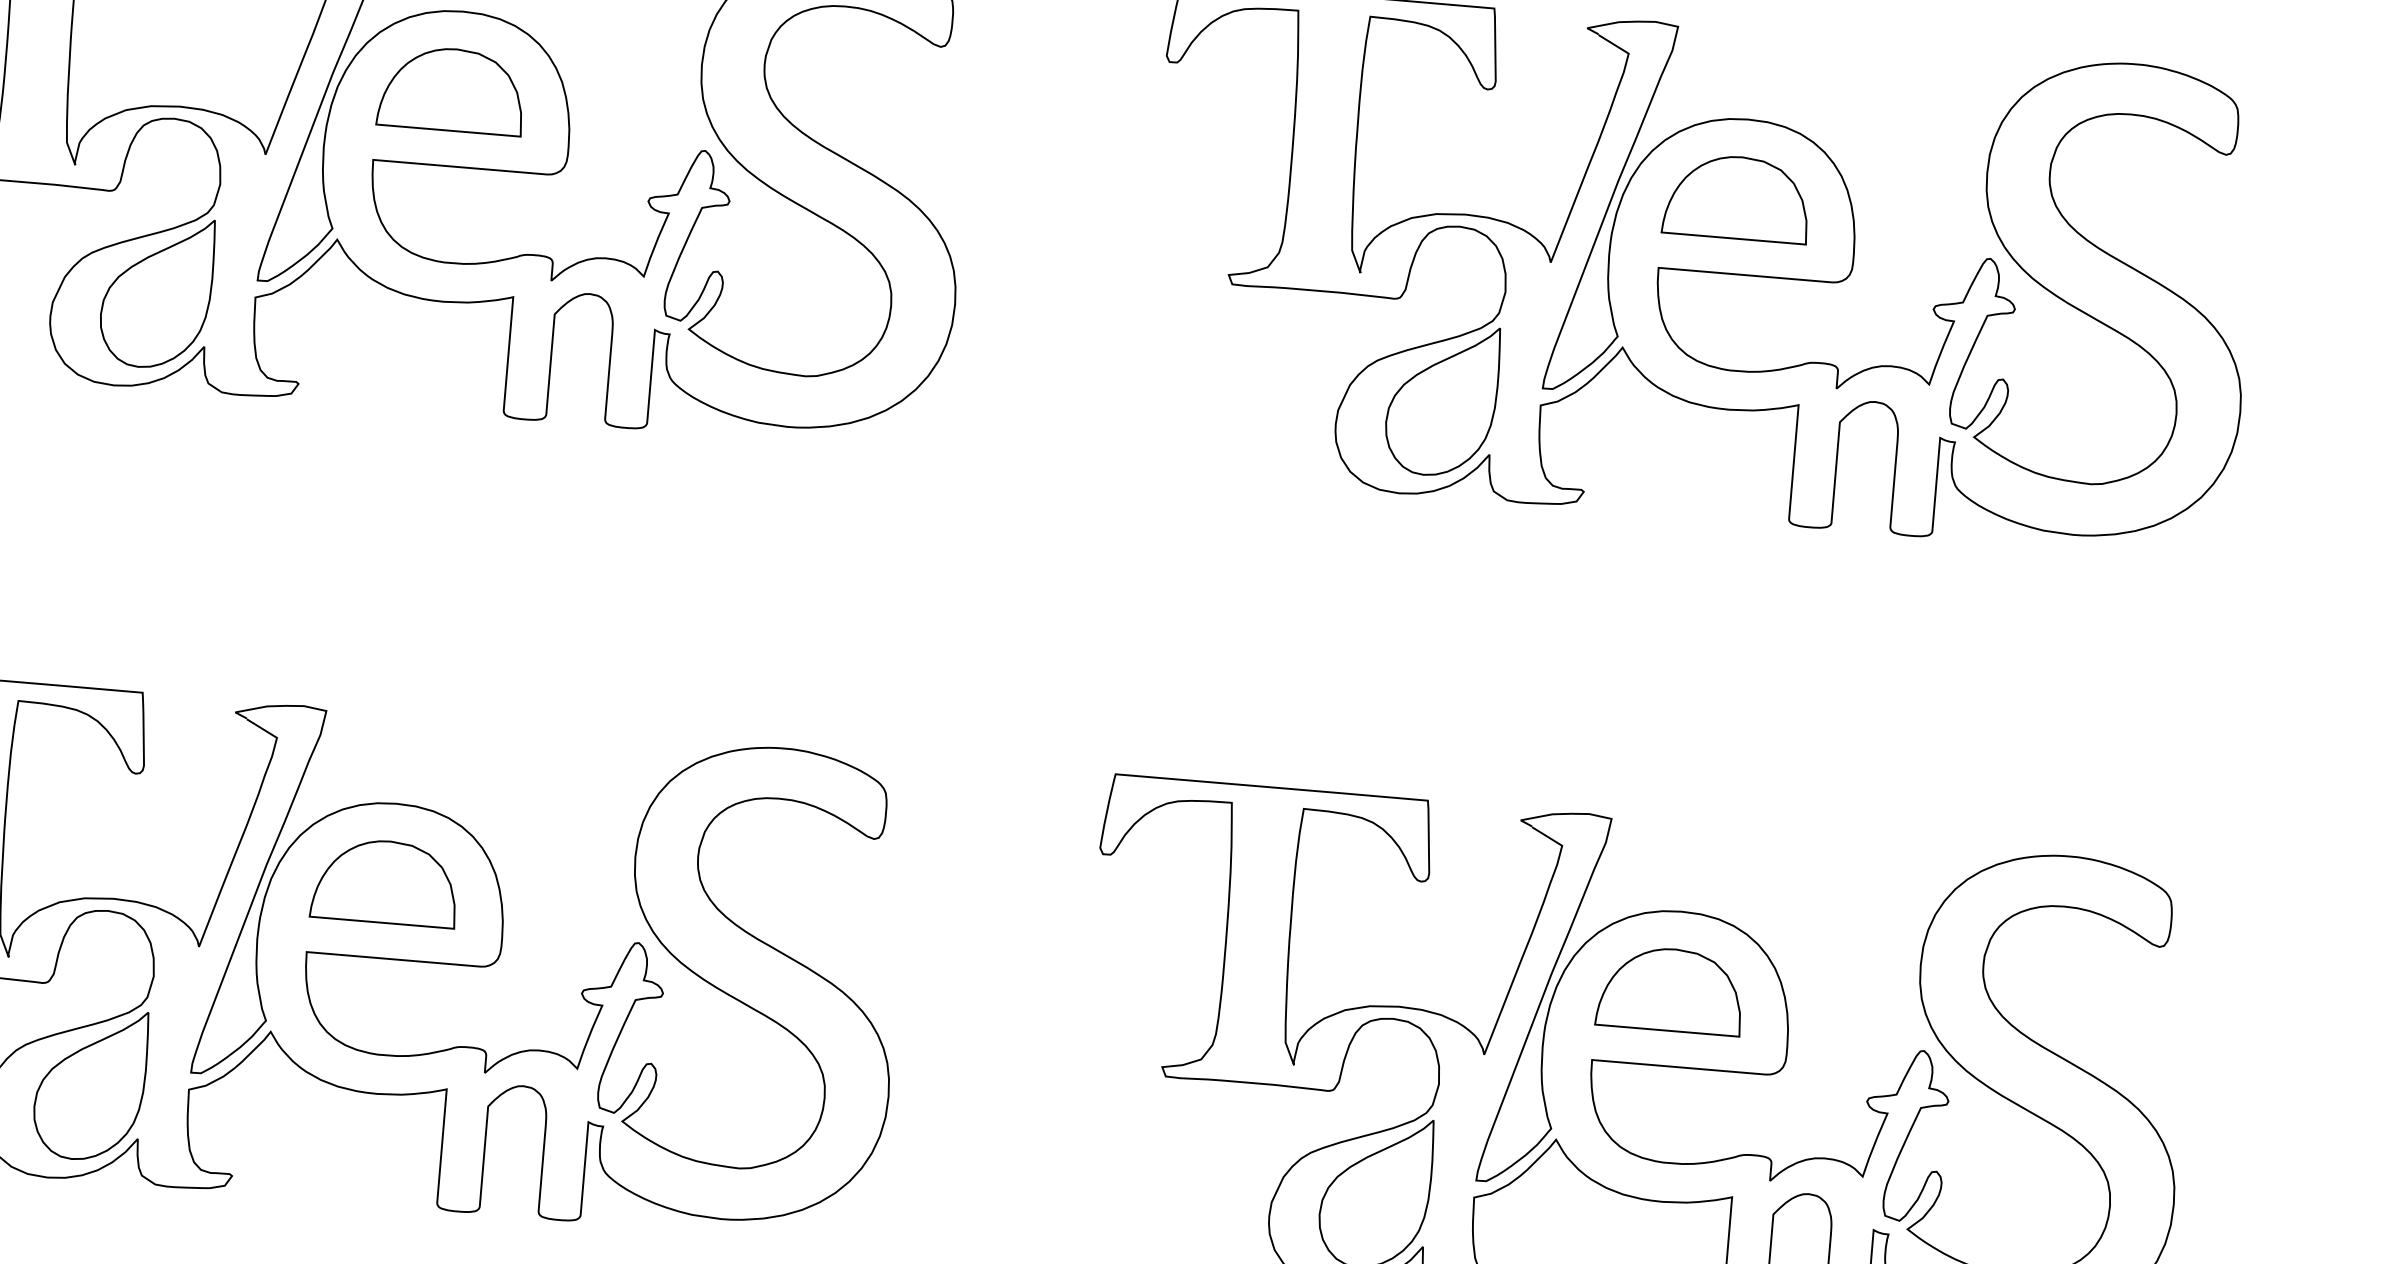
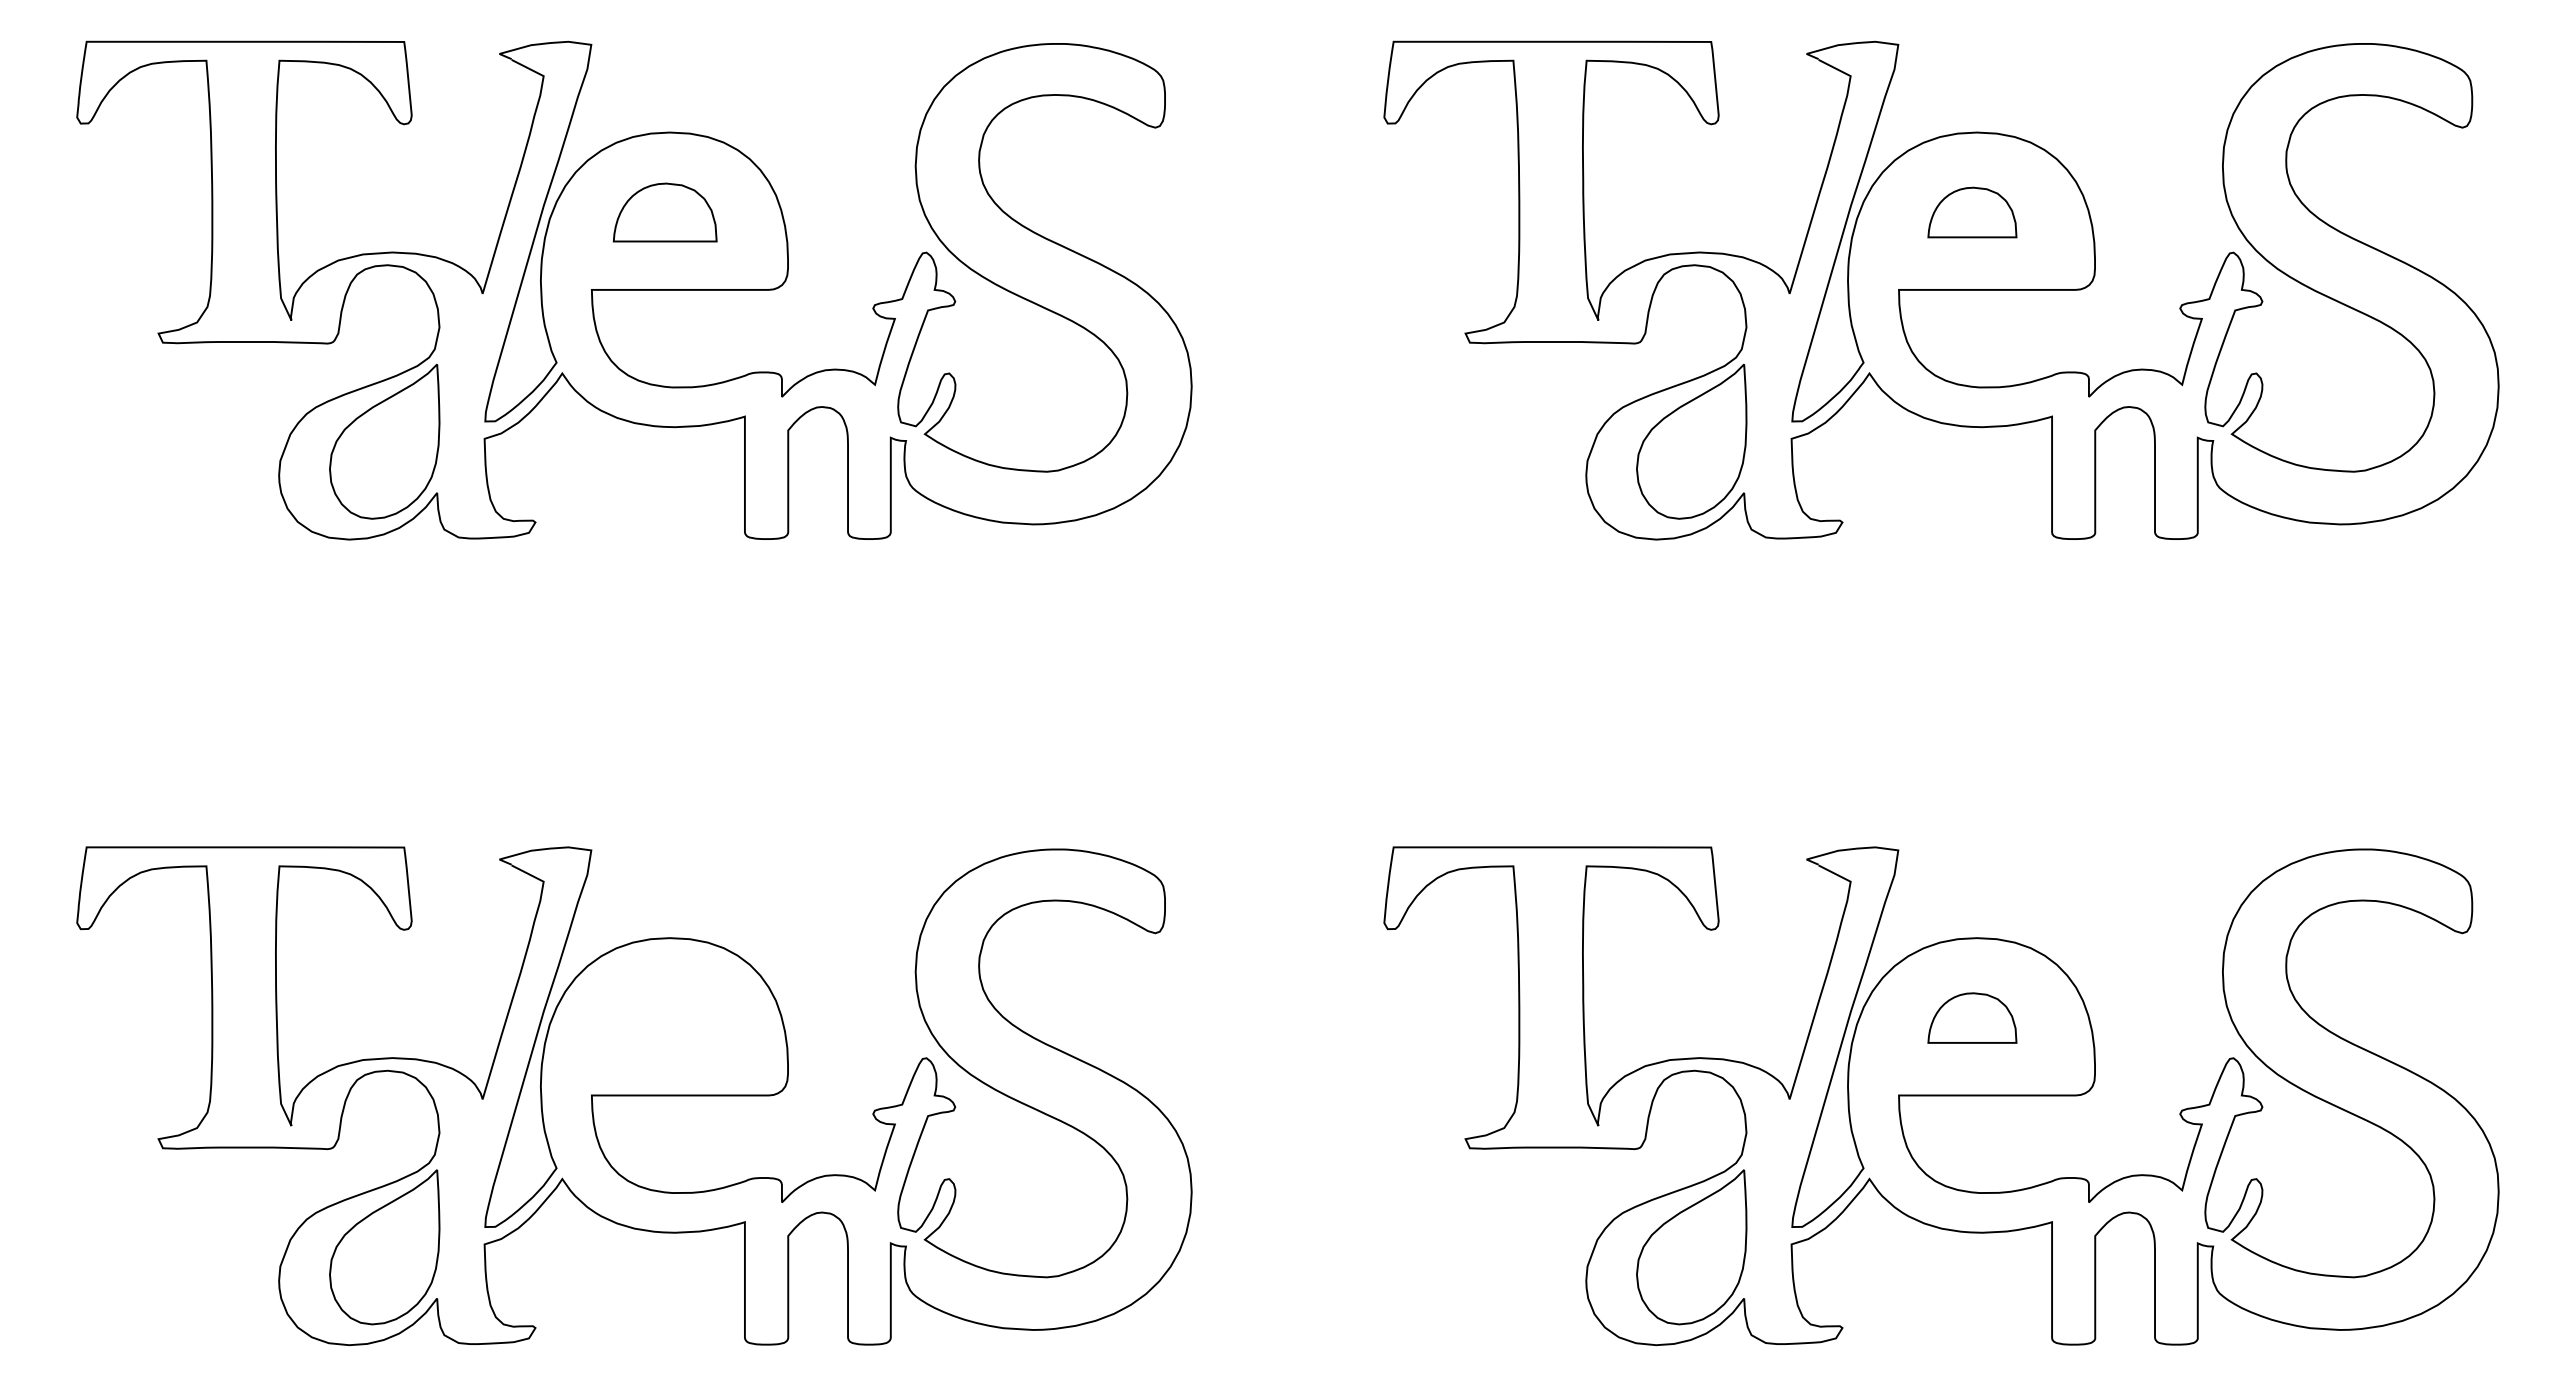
part: (451, 89) -> (664, 212), size x0.7
part: (1737, 197) -> (1972, 212), size x0.6
part: (385, 881) -> (665, 1017), removed
part: (1670, 989) -> (1972, 1017), size x0.6

